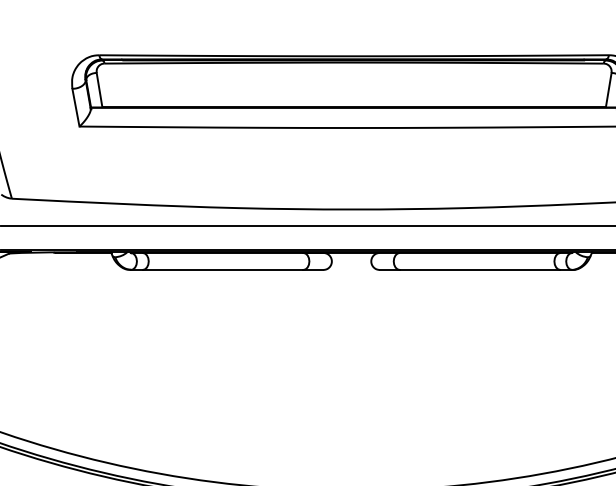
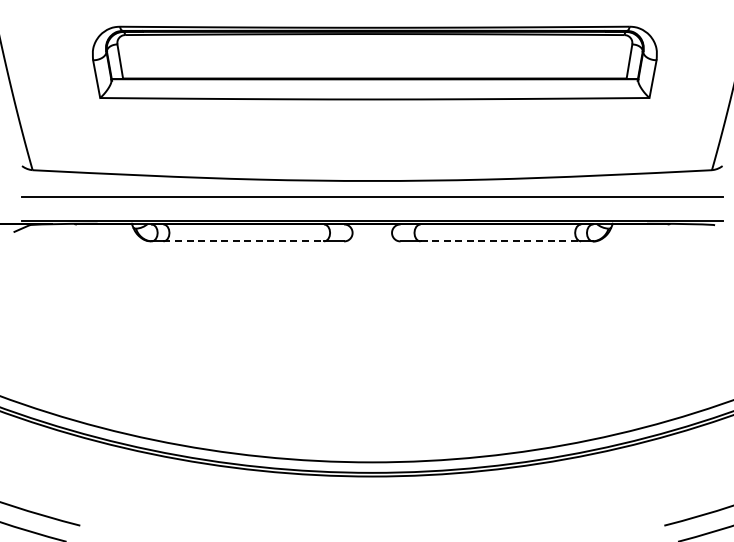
line: (223, 270) -> (244, 241), solid -> dashed
line: (480, 270) -> (501, 241), solid -> dashed

